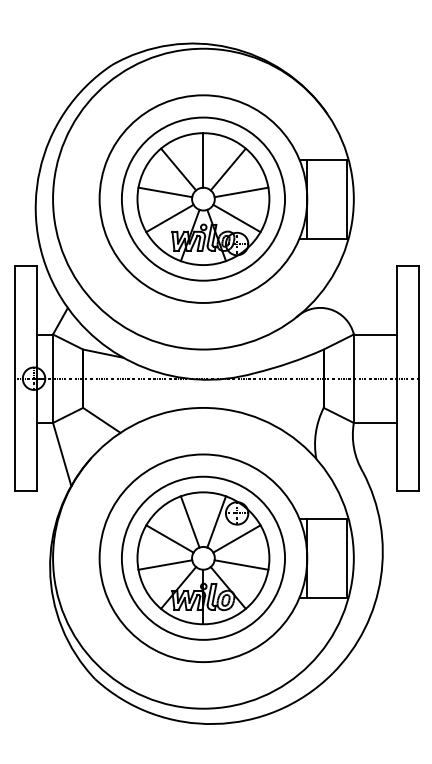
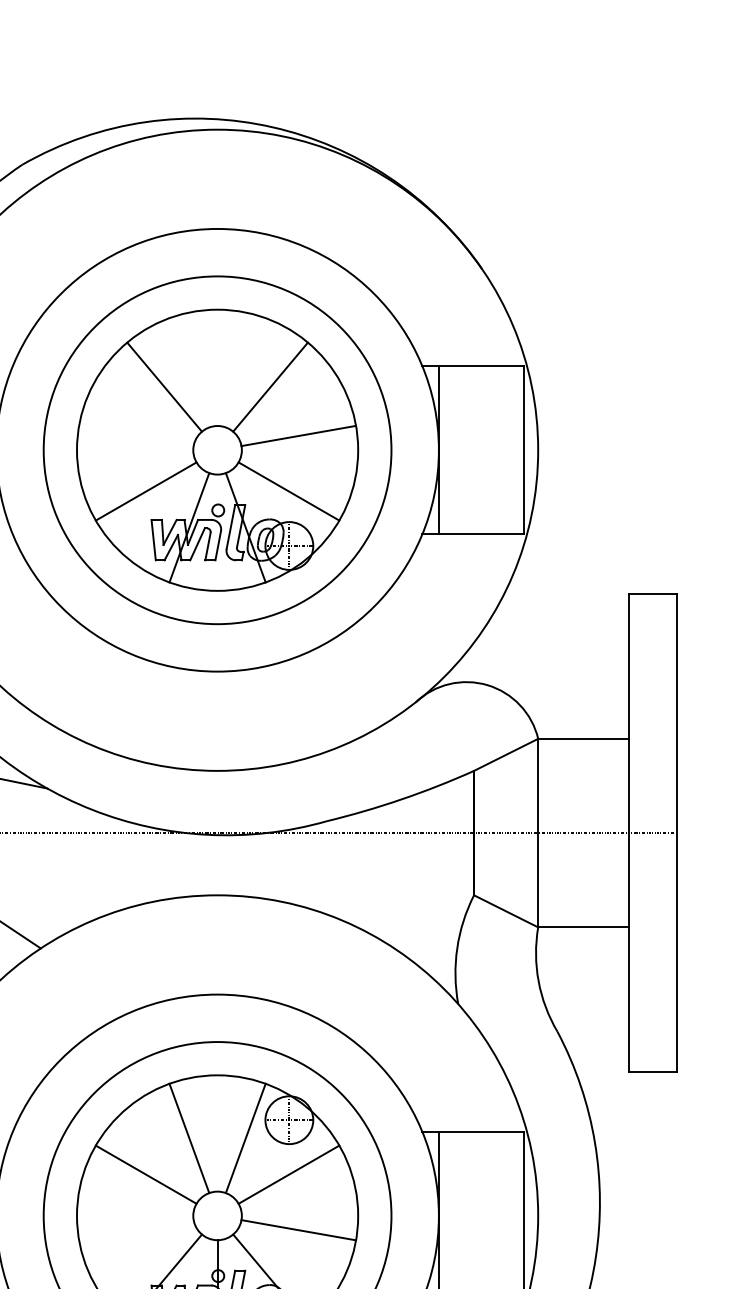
line: (203, 160) -> (217, 367), removed
line: (165, 192) -> (136, 436), removed
line: (165, 564) -> (136, 1229), removed

